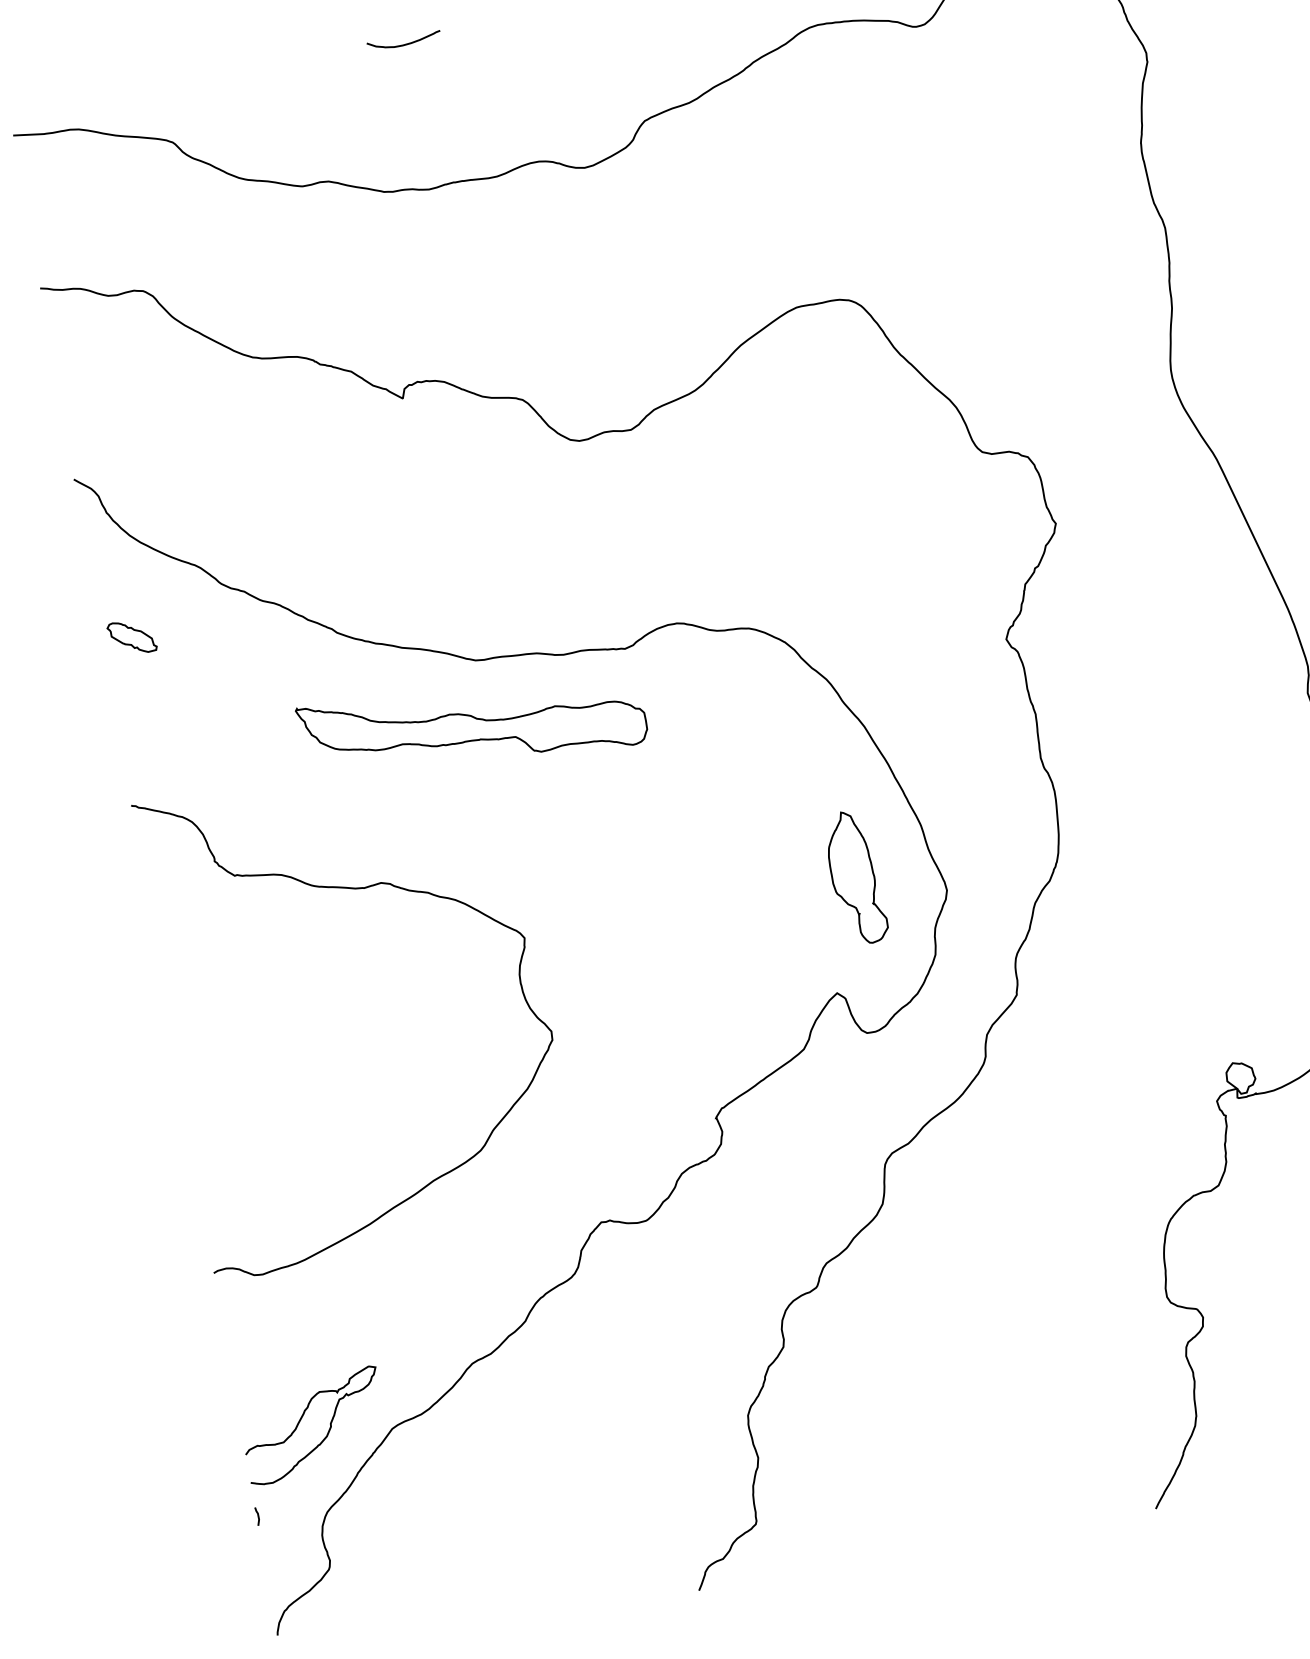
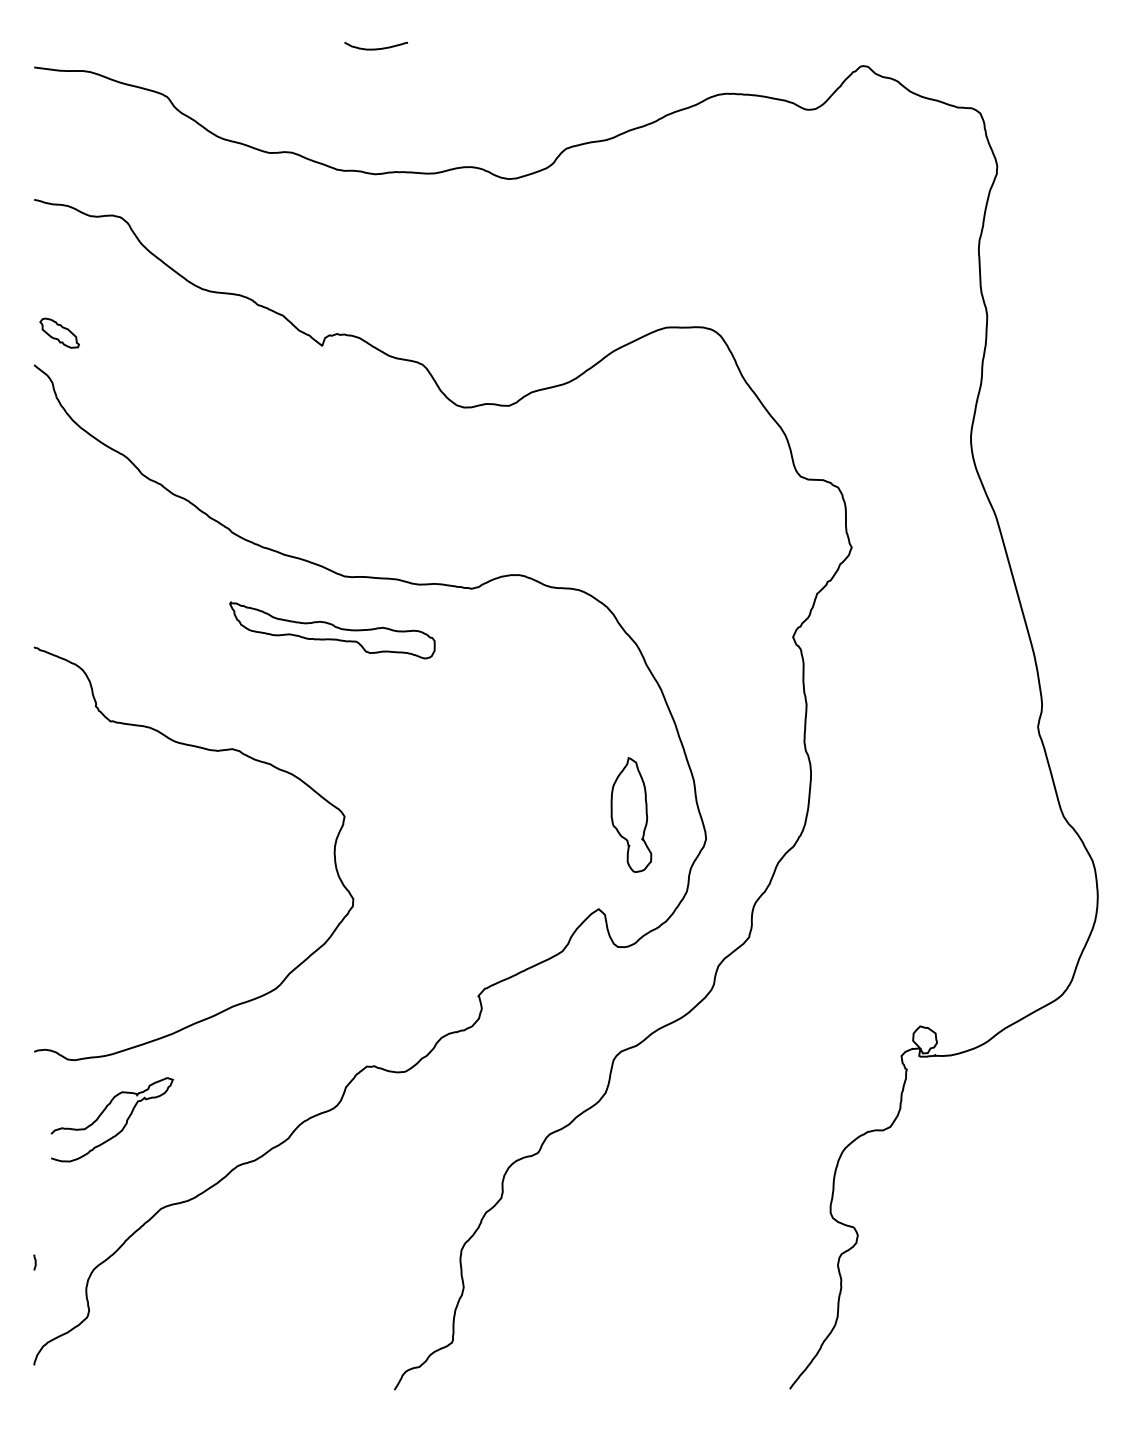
part: (131, 636) -> (59, 332), moved
part: (472, 725) -> (332, 630), size x0.7
curve: (302, 1417) -> (104, 1111), moved

